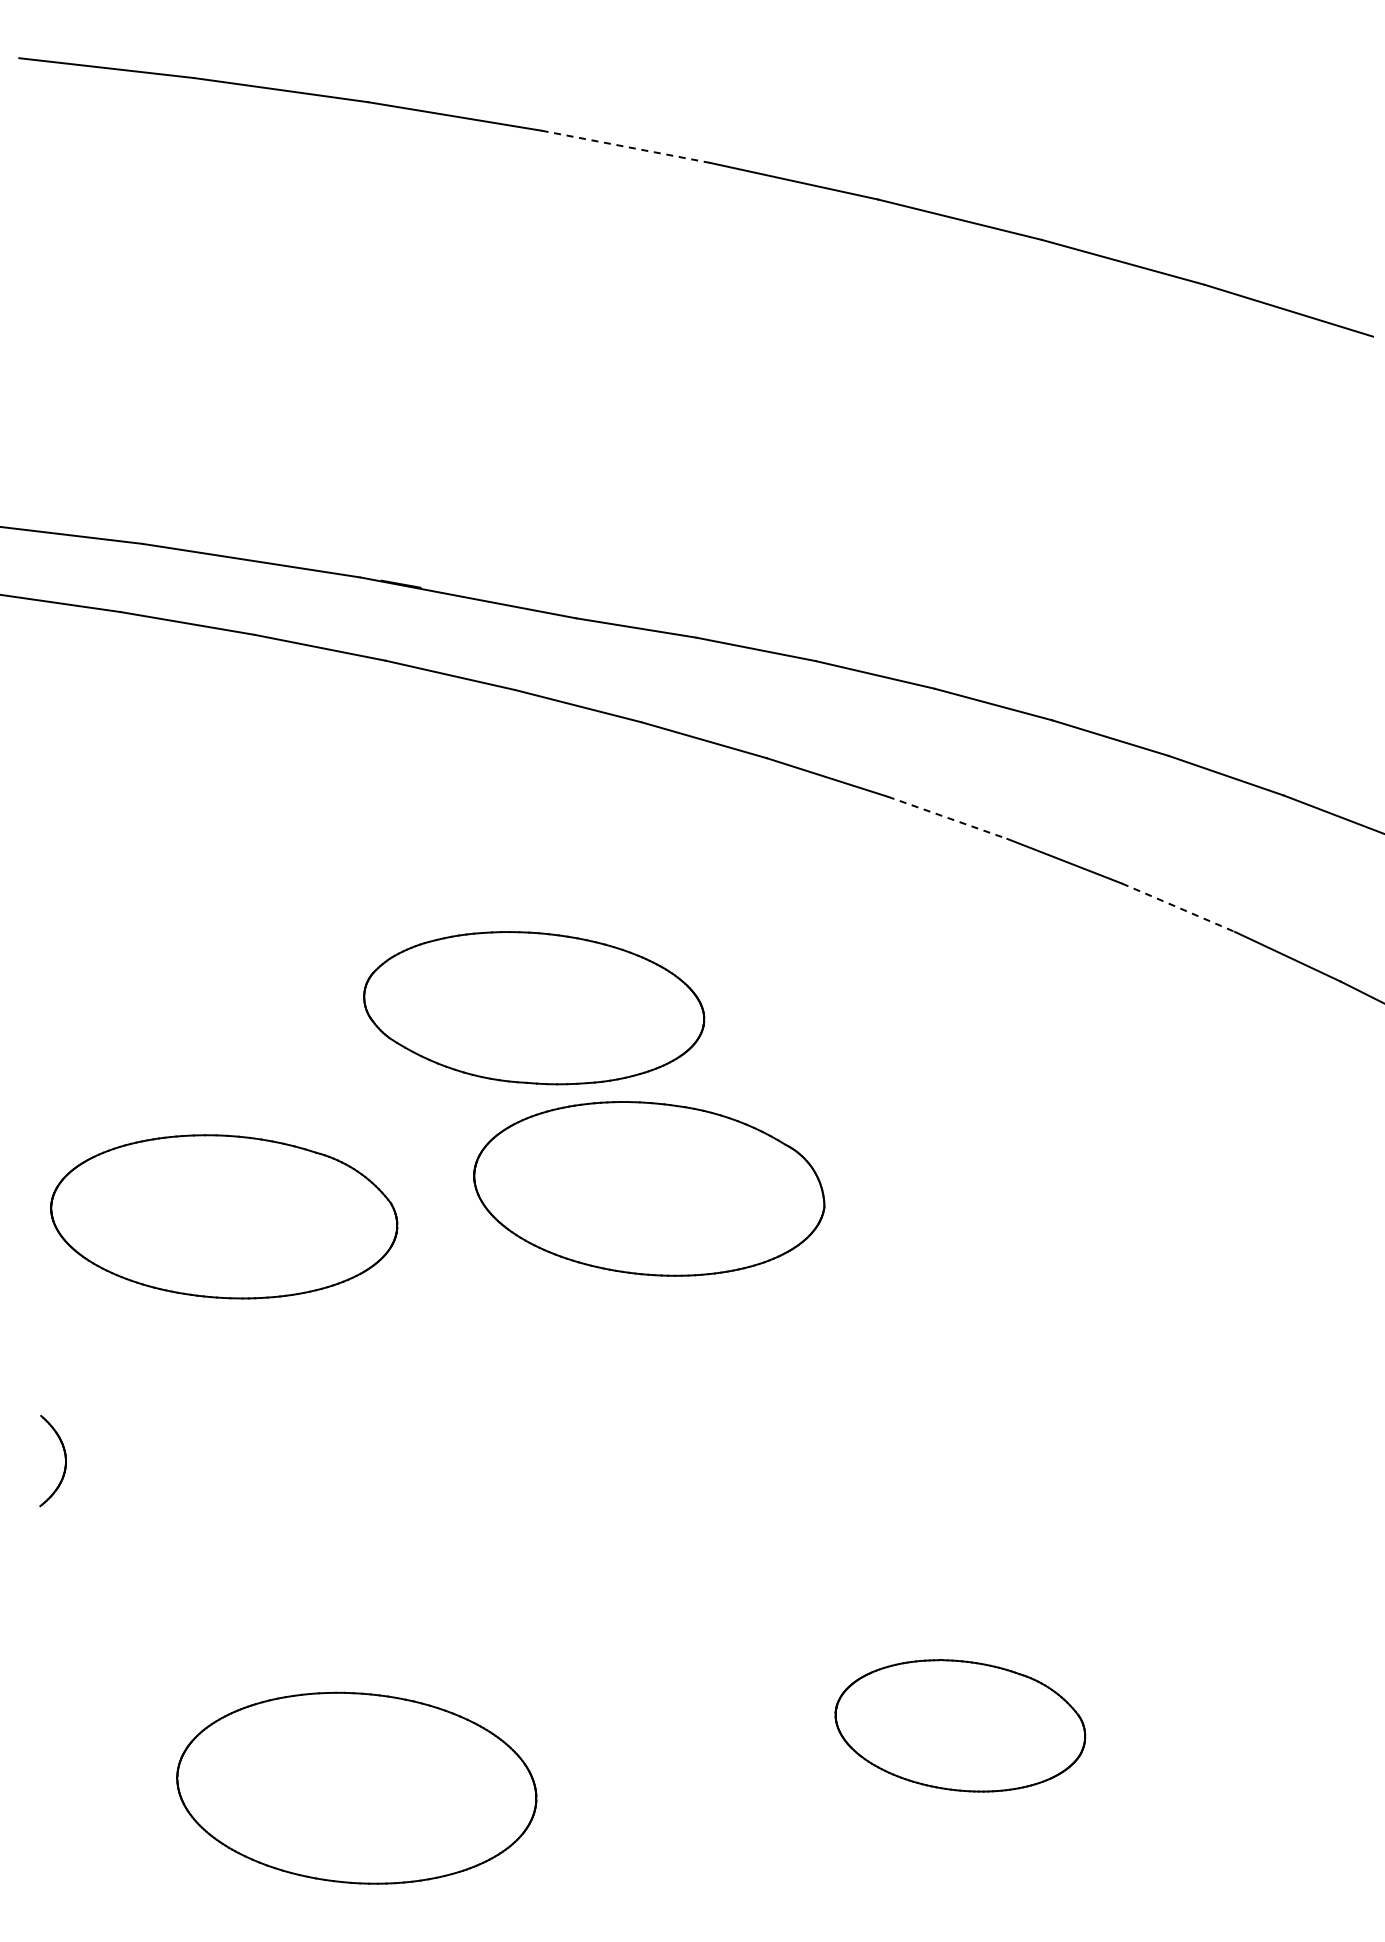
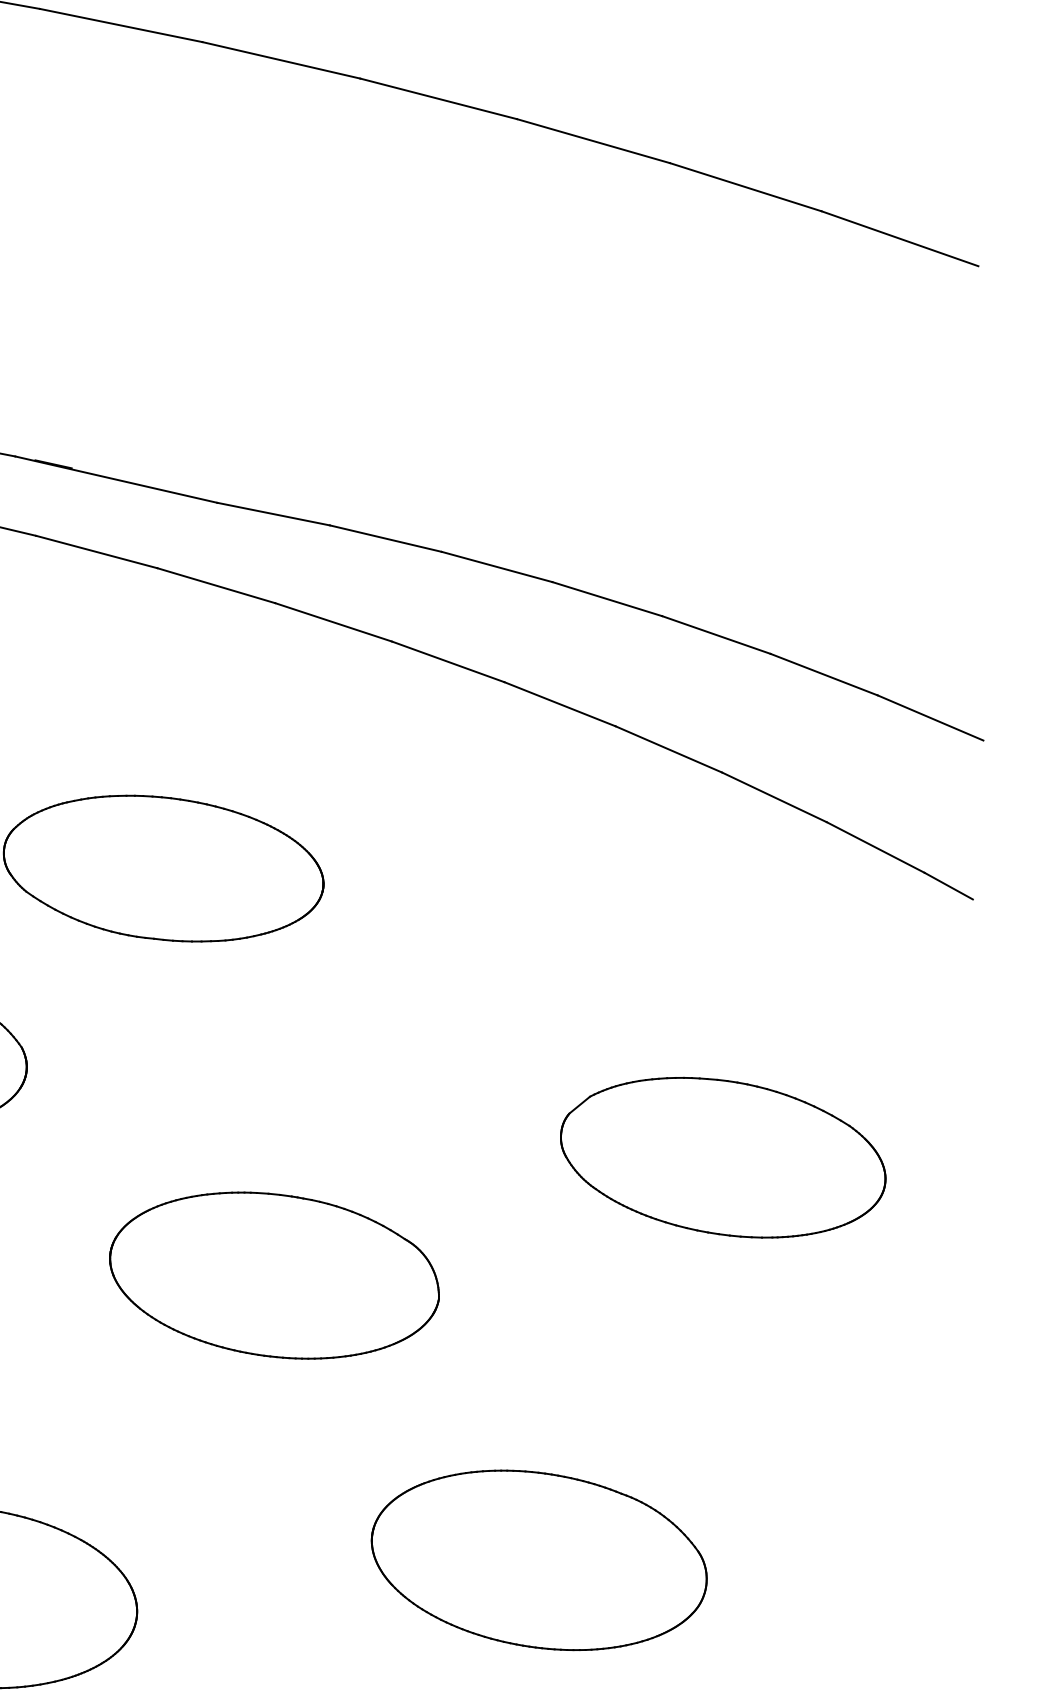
line: (625, 146) -> (280, 60), dashed -> solid
line: (948, 818) -> (560, 704), dashed -> solid
line: (1178, 907) -> (774, 797), dashed -> solid
part: (649, 1188) -> (274, 1275), moved
part: (1138, 1291) -> (722, 1157), added
part: (960, 1725) -> (539, 1560), size x1.43

